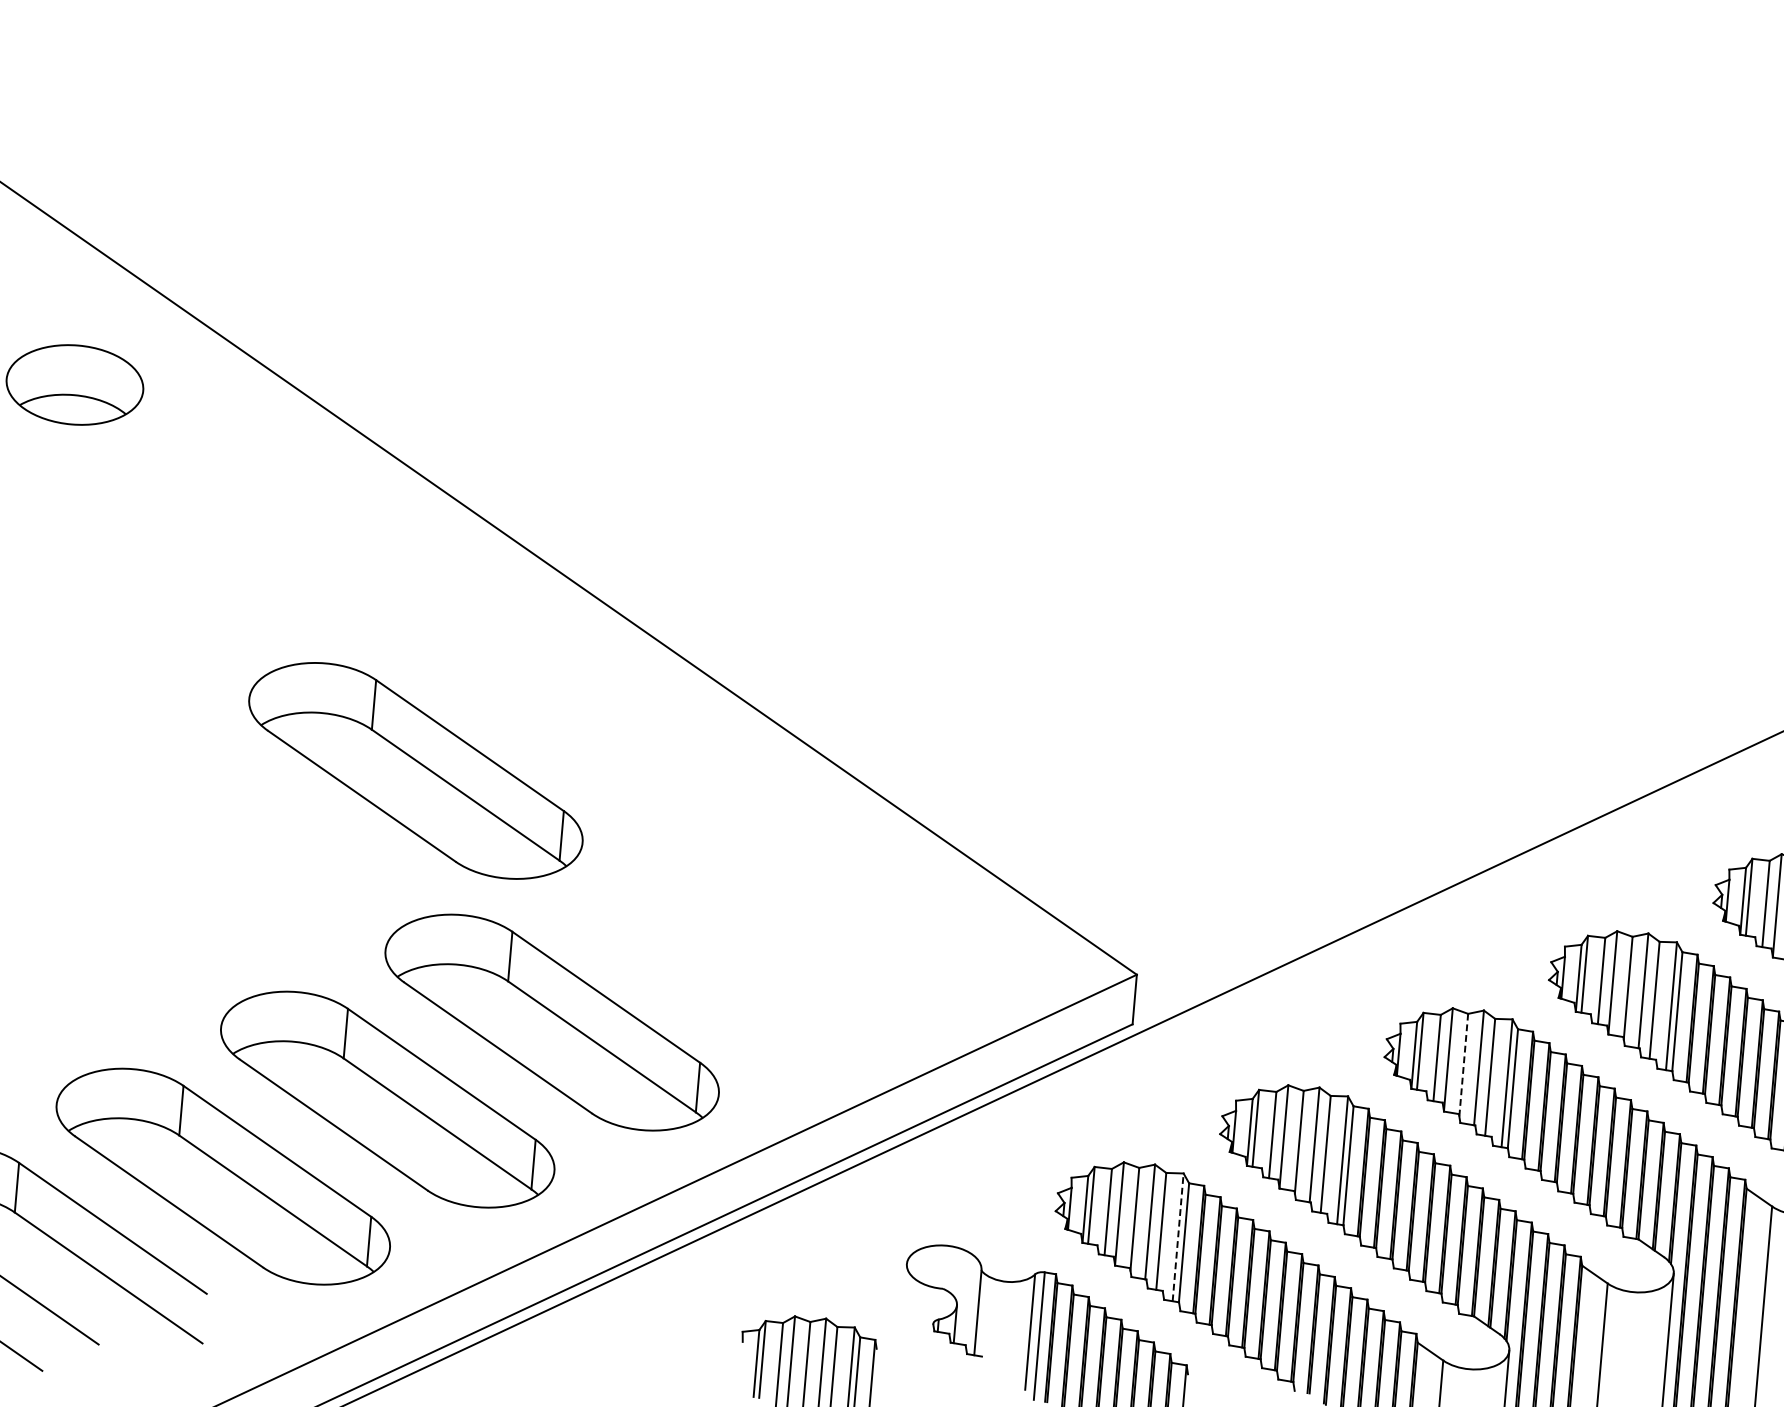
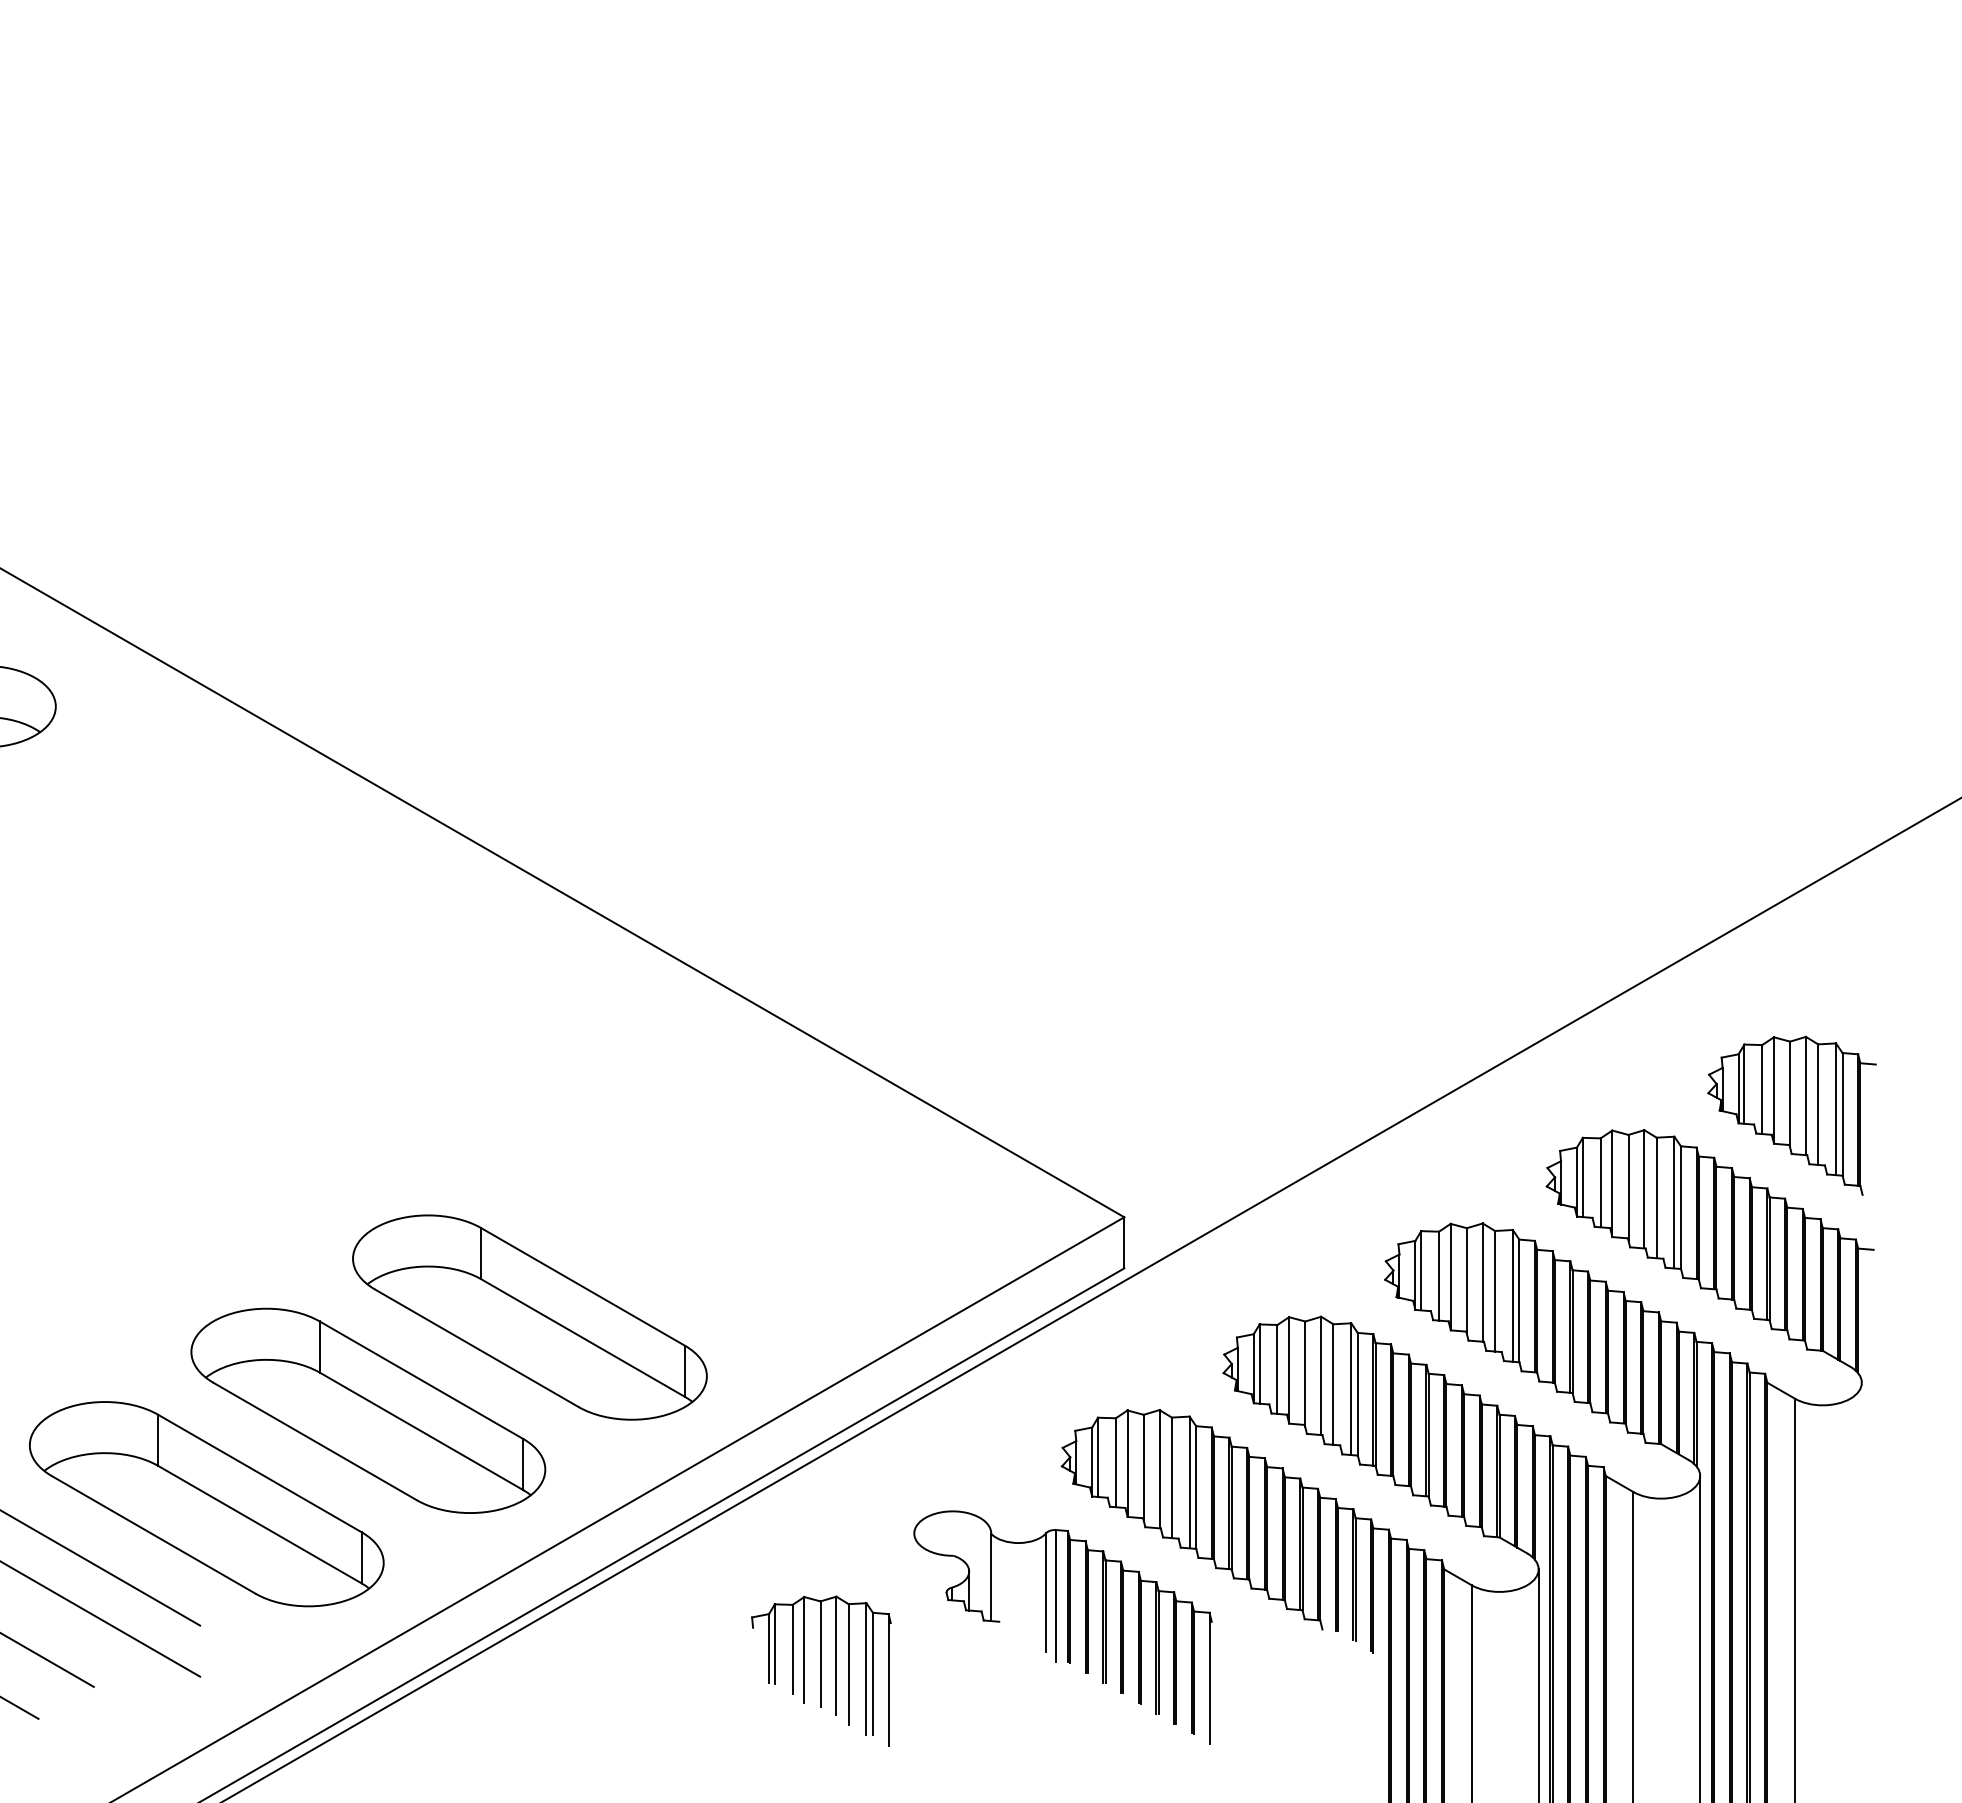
part: (416, 770) -> (368, 1071), removed
line: (1463, 1065) -> (1466, 1281), dashed -> solid
line: (1178, 1237) -> (1189, 1482), dashed -> solid

